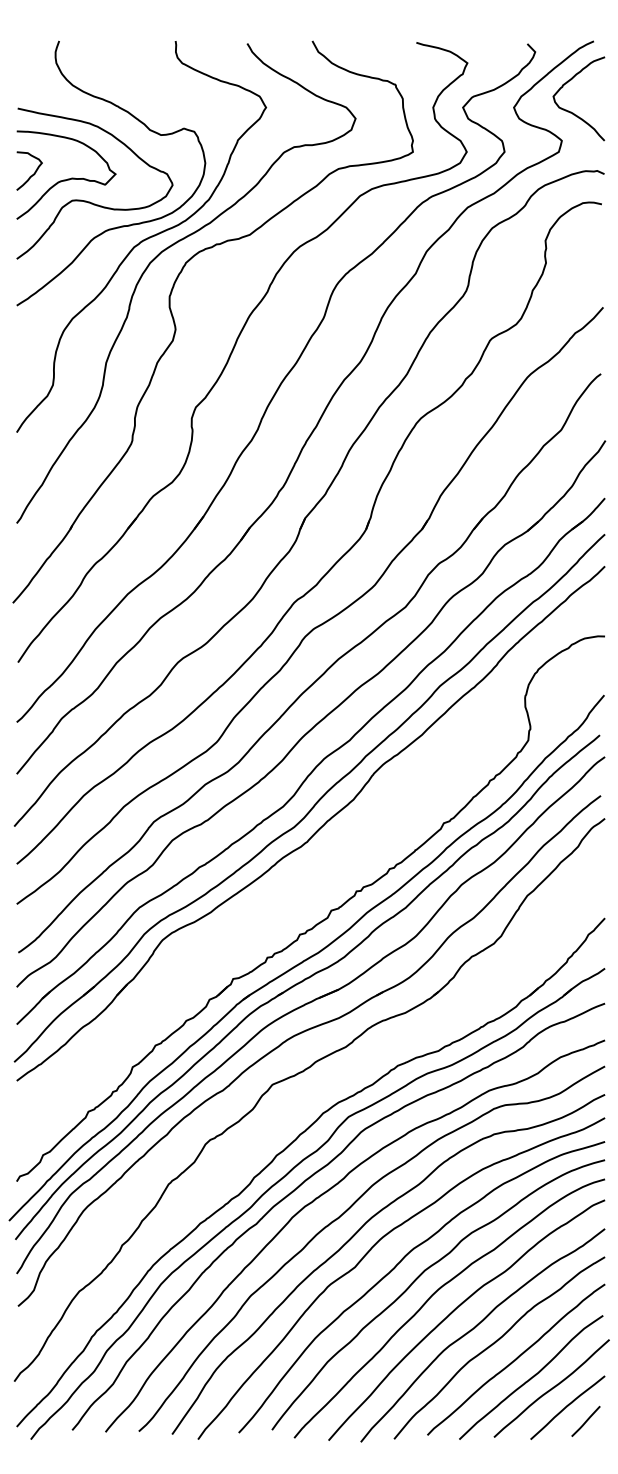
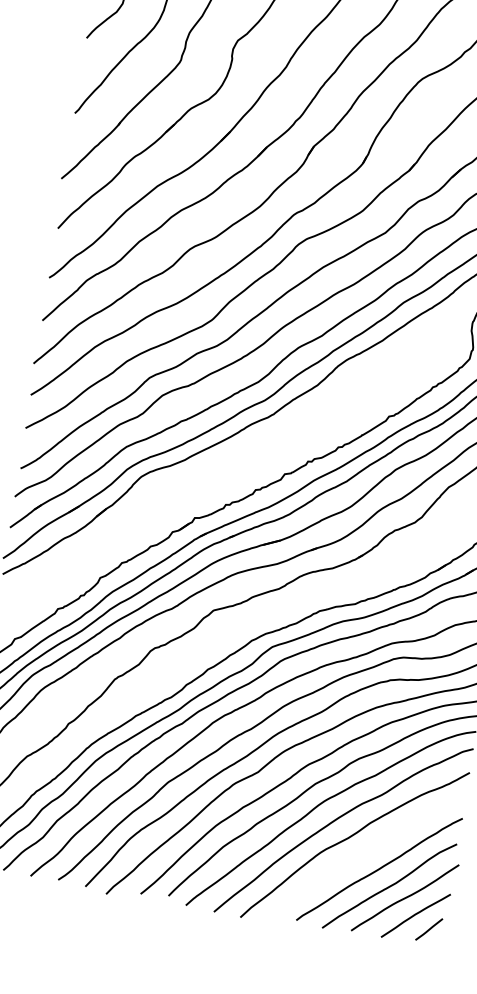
curve: (495, 1343) -> (364, 853), removed

